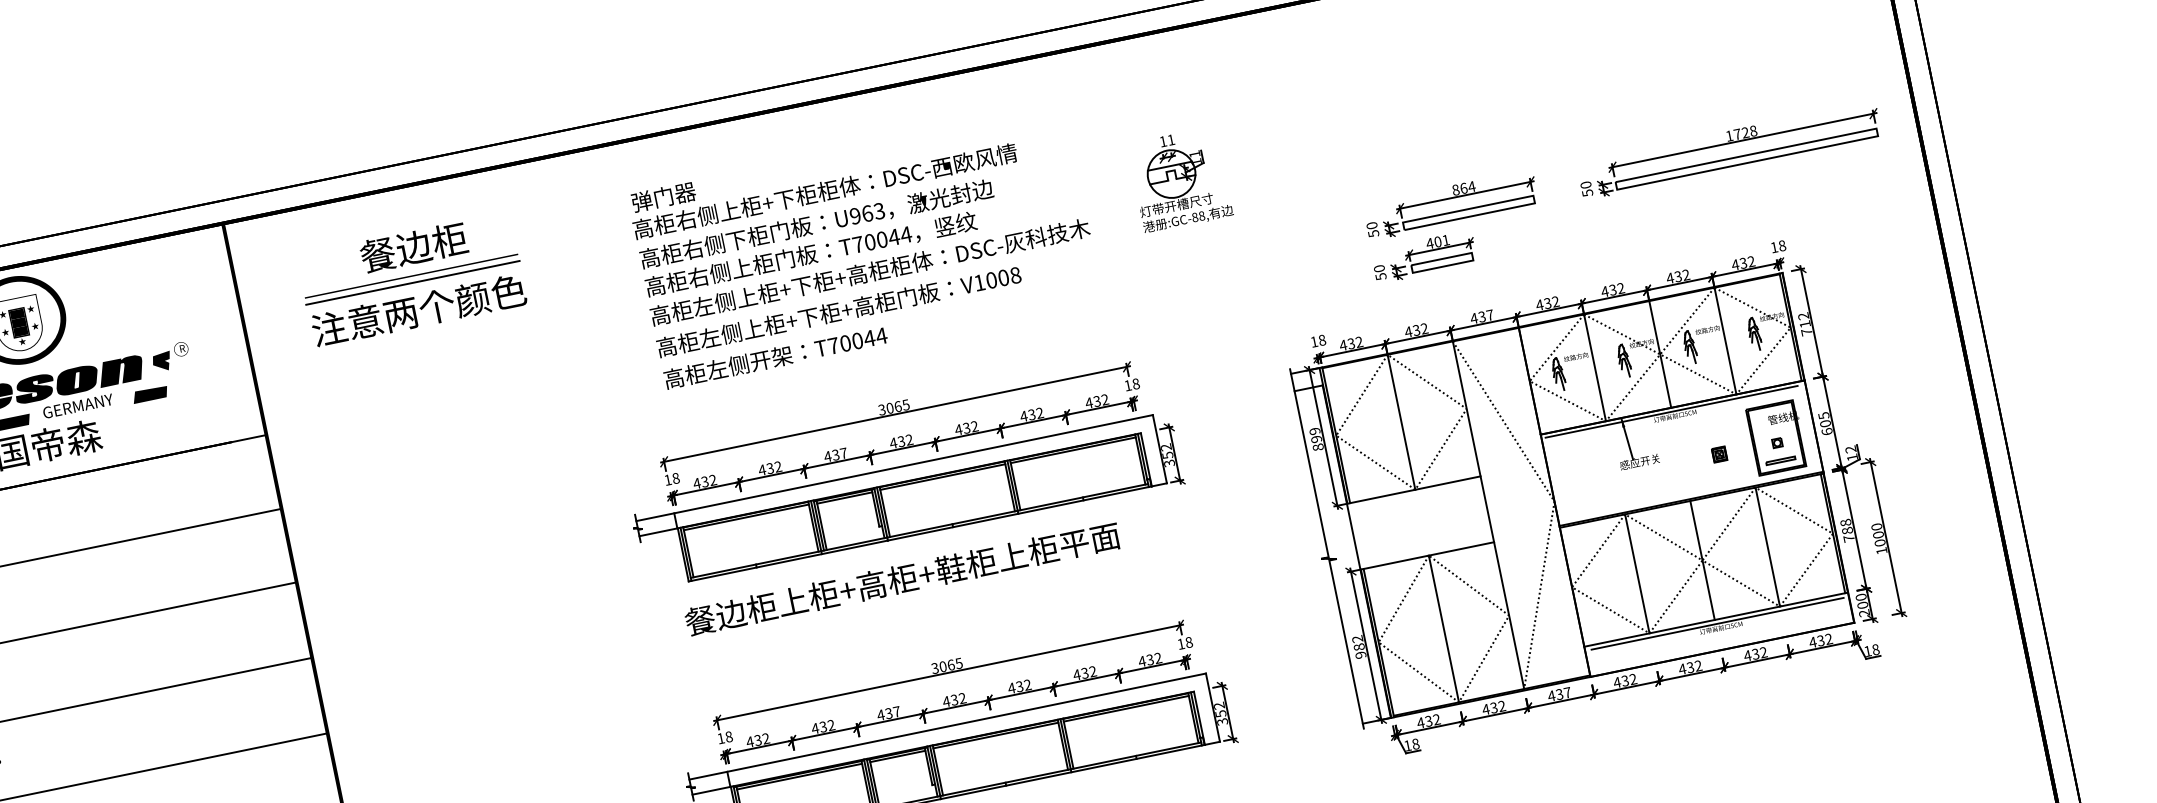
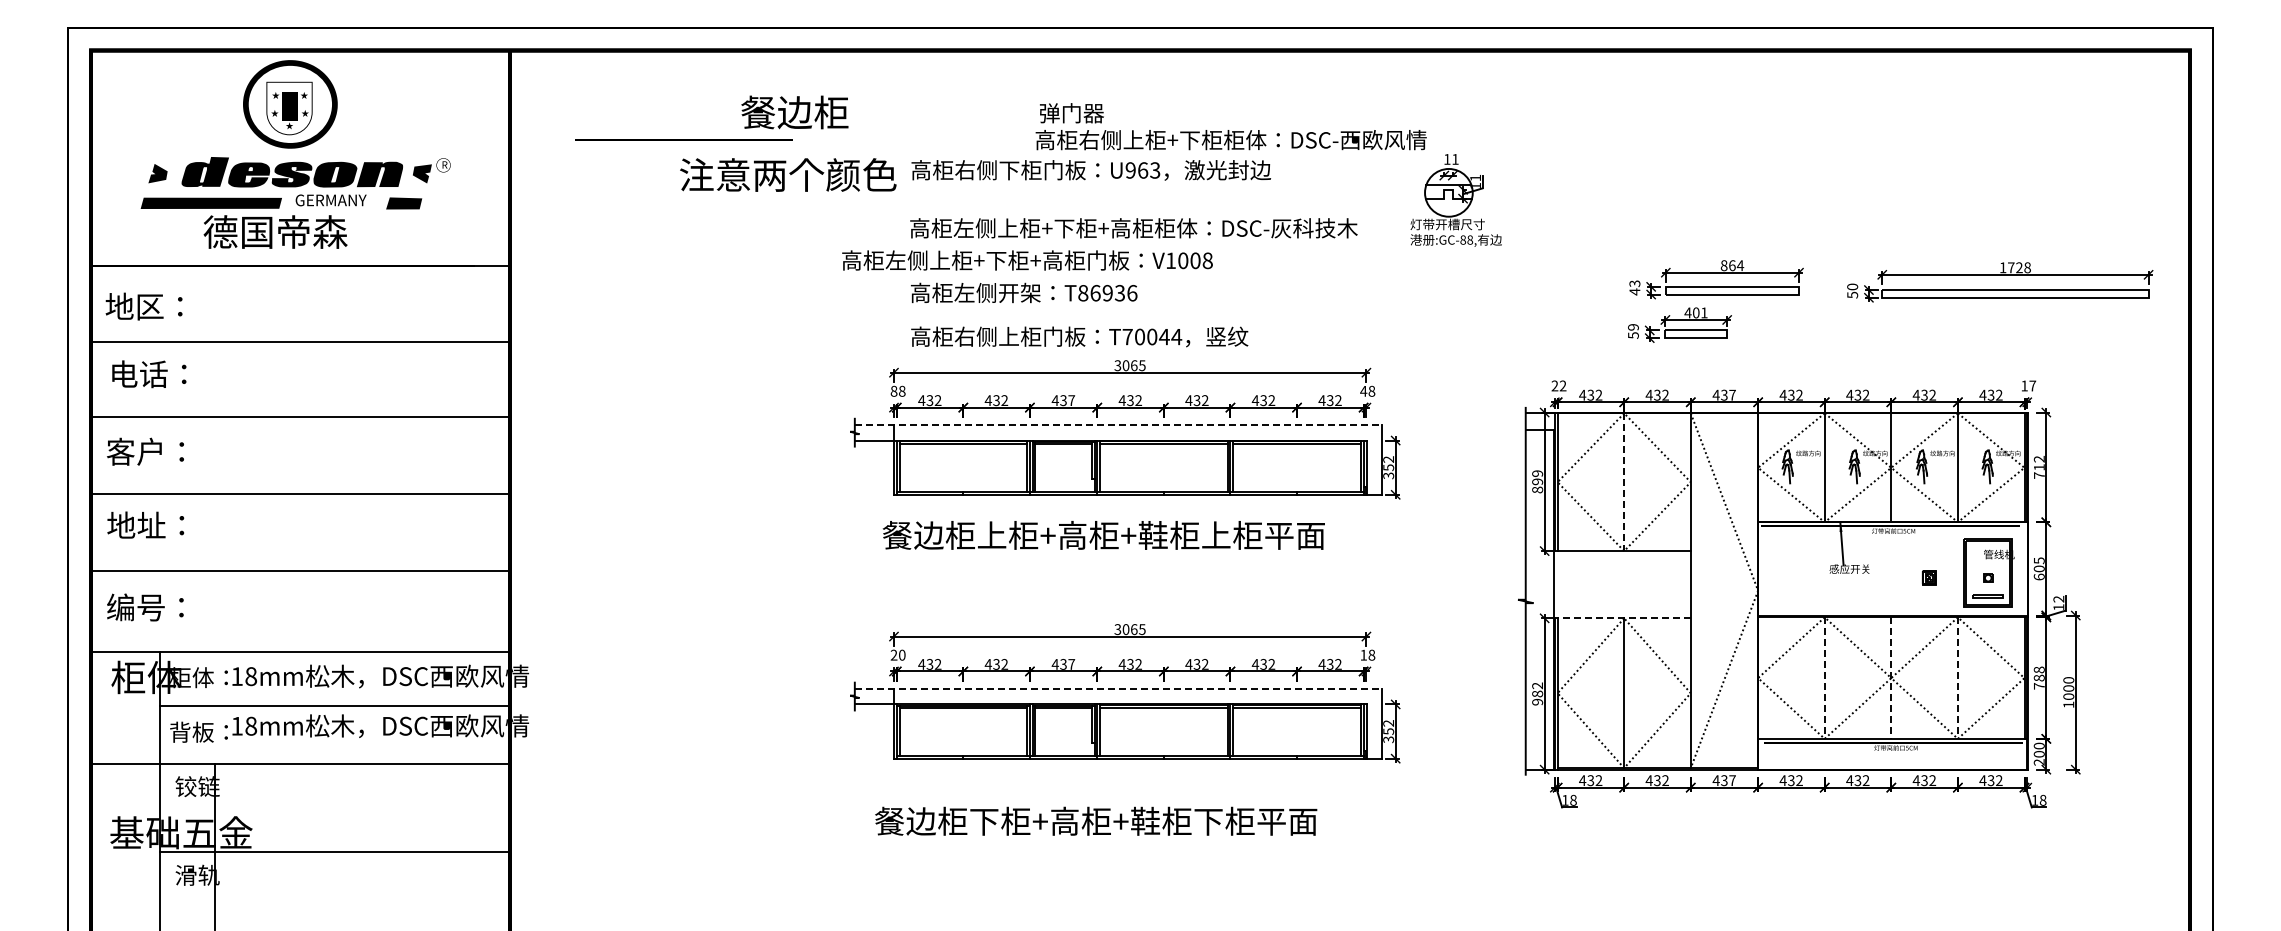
text: (821, 178) -> (1230, 126), moved
text: (1372, 229) -> (1634, 287), 50 -> 43
text: (1782, 245) -> (2032, 385), 18 -> 17
text: (413, 247) -> (794, 112), moved
text: (810, 253) -> (1079, 336), moved
text: (1379, 268) -> (1633, 327), 50 -> 59
line: (412, 282) -> (683, 146), removed
text: (419, 309) -> (788, 174), moved
text: (839, 311) -> (1027, 260), moved
text: (857, 340) -> (1107, 292), T70044 -> T86936
text: (1317, 340) -> (1558, 385), 18 -> 22
text: (1127, 385) -> (1363, 391), 18 -> 48
line: (1401, 422) -> (1624, 482), solid -> dashed
line: (894, 468) -> (1118, 425), solid -> dashed
text: (667, 479) -> (893, 390), 18 -> 88
line: (1767, 547) -> (1957, 678), solid -> dashed
line: (1427, 556) -> (1622, 618), solid -> dashed
line: (1702, 560) -> (1891, 678), solid -> dashed
line: (1637, 574) -> (1824, 678), solid -> dashed
line: (947, 727) -> (1118, 689), solid -> dashed
text: (724, 737) -> (897, 654), 18 -> 20

